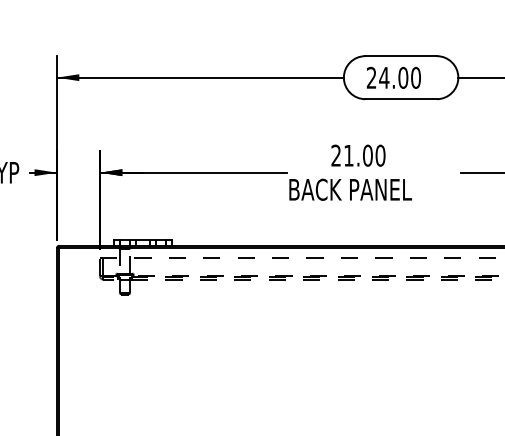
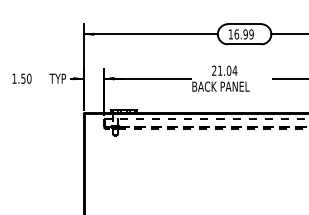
text: (392, 78) -> (240, 34), 24.00 -> 16.99
text: (379, 155) -> (234, 70), 21.00 -> 21.04

